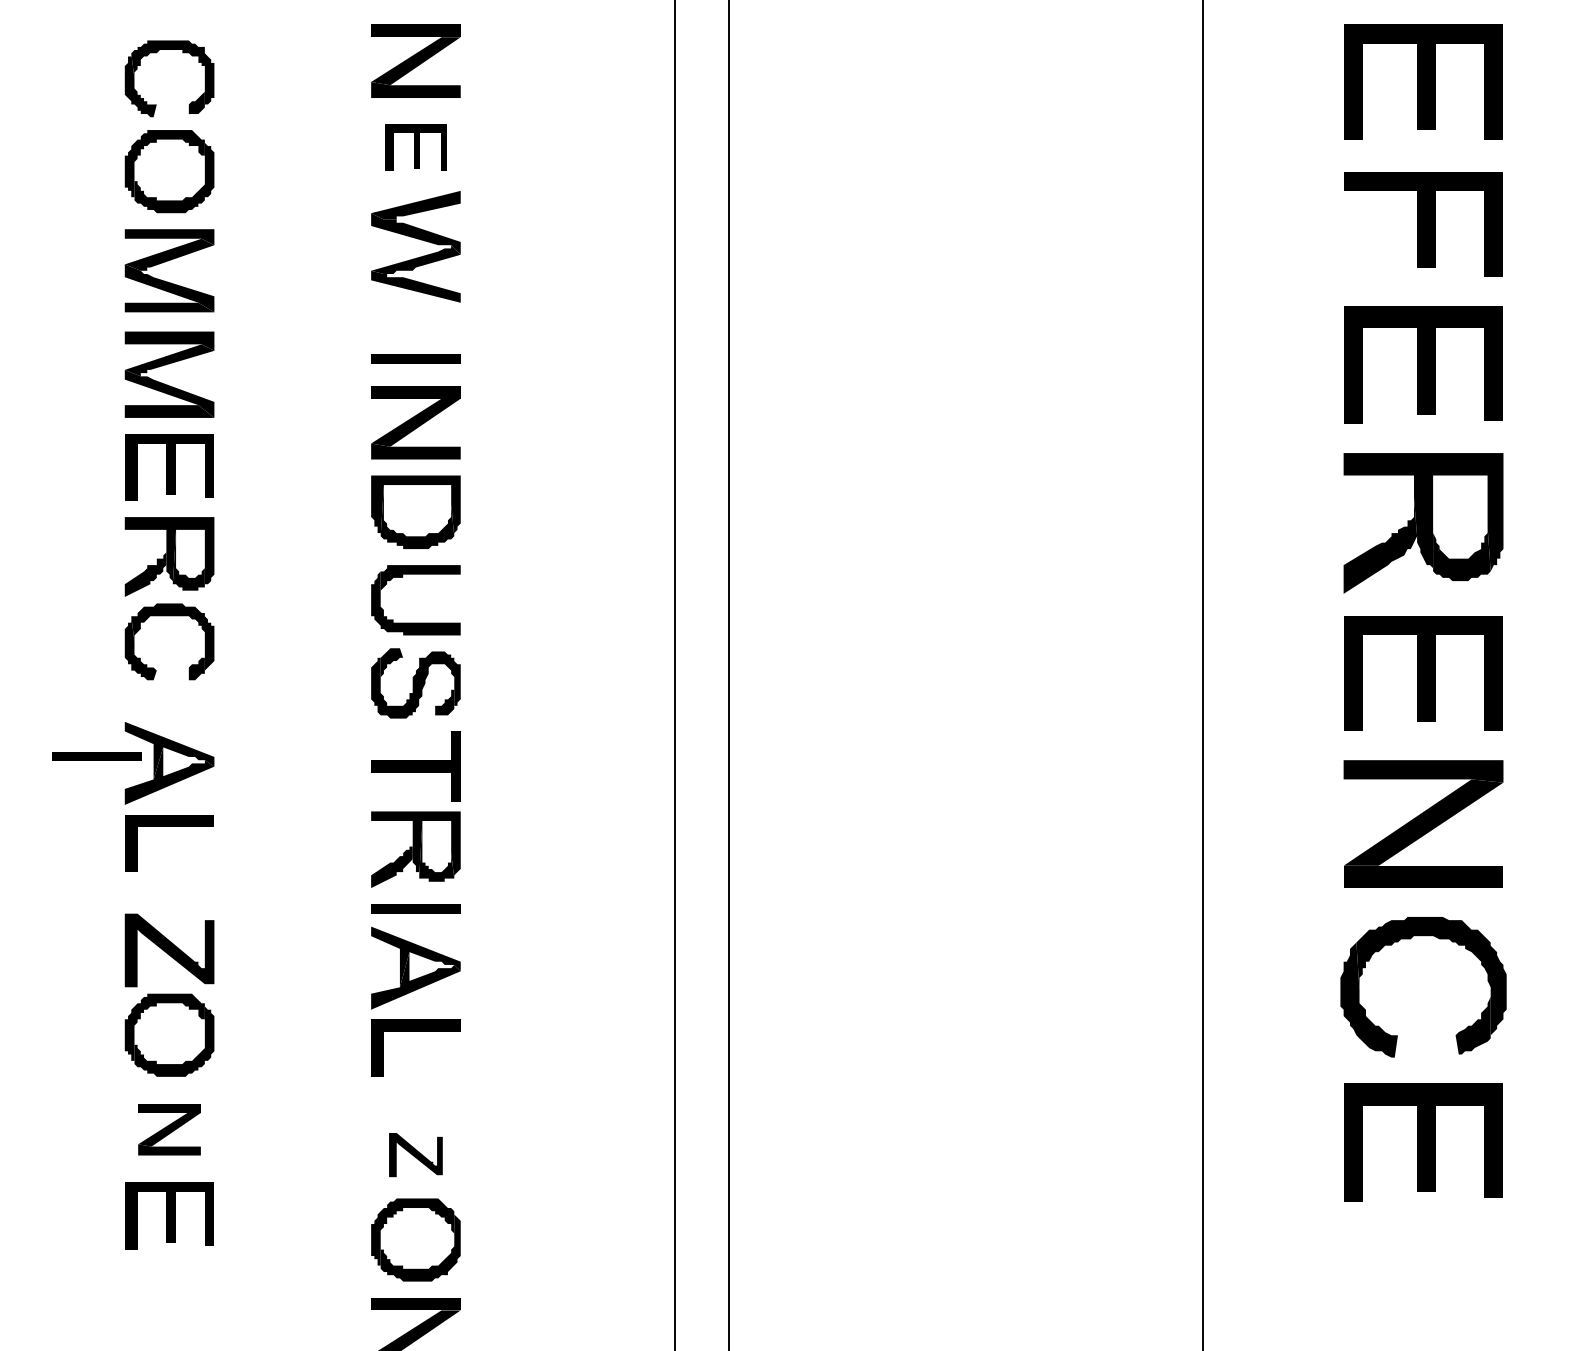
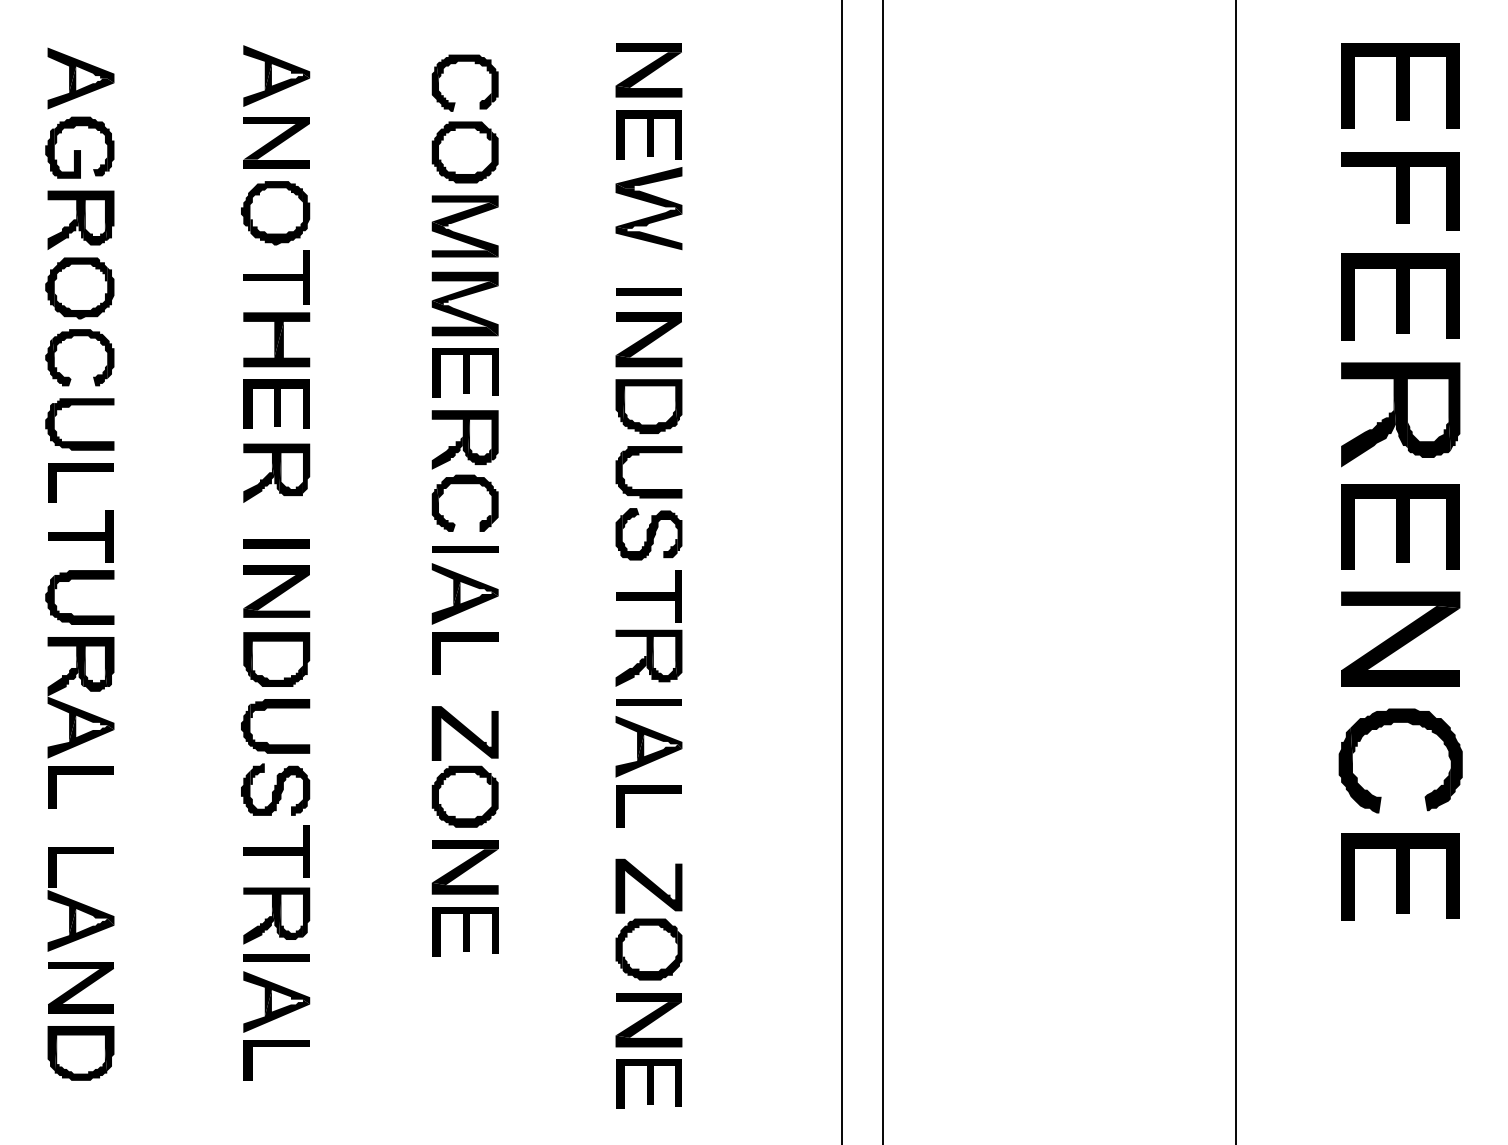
part: (415, 147) -> (648, 134), size x1.43
part: (97, 756) -> (465, 549), moved
part: (168, 1130) -> (464, 867), size x1.43
part: (415, 1154) -> (648, 885), size x1.67

